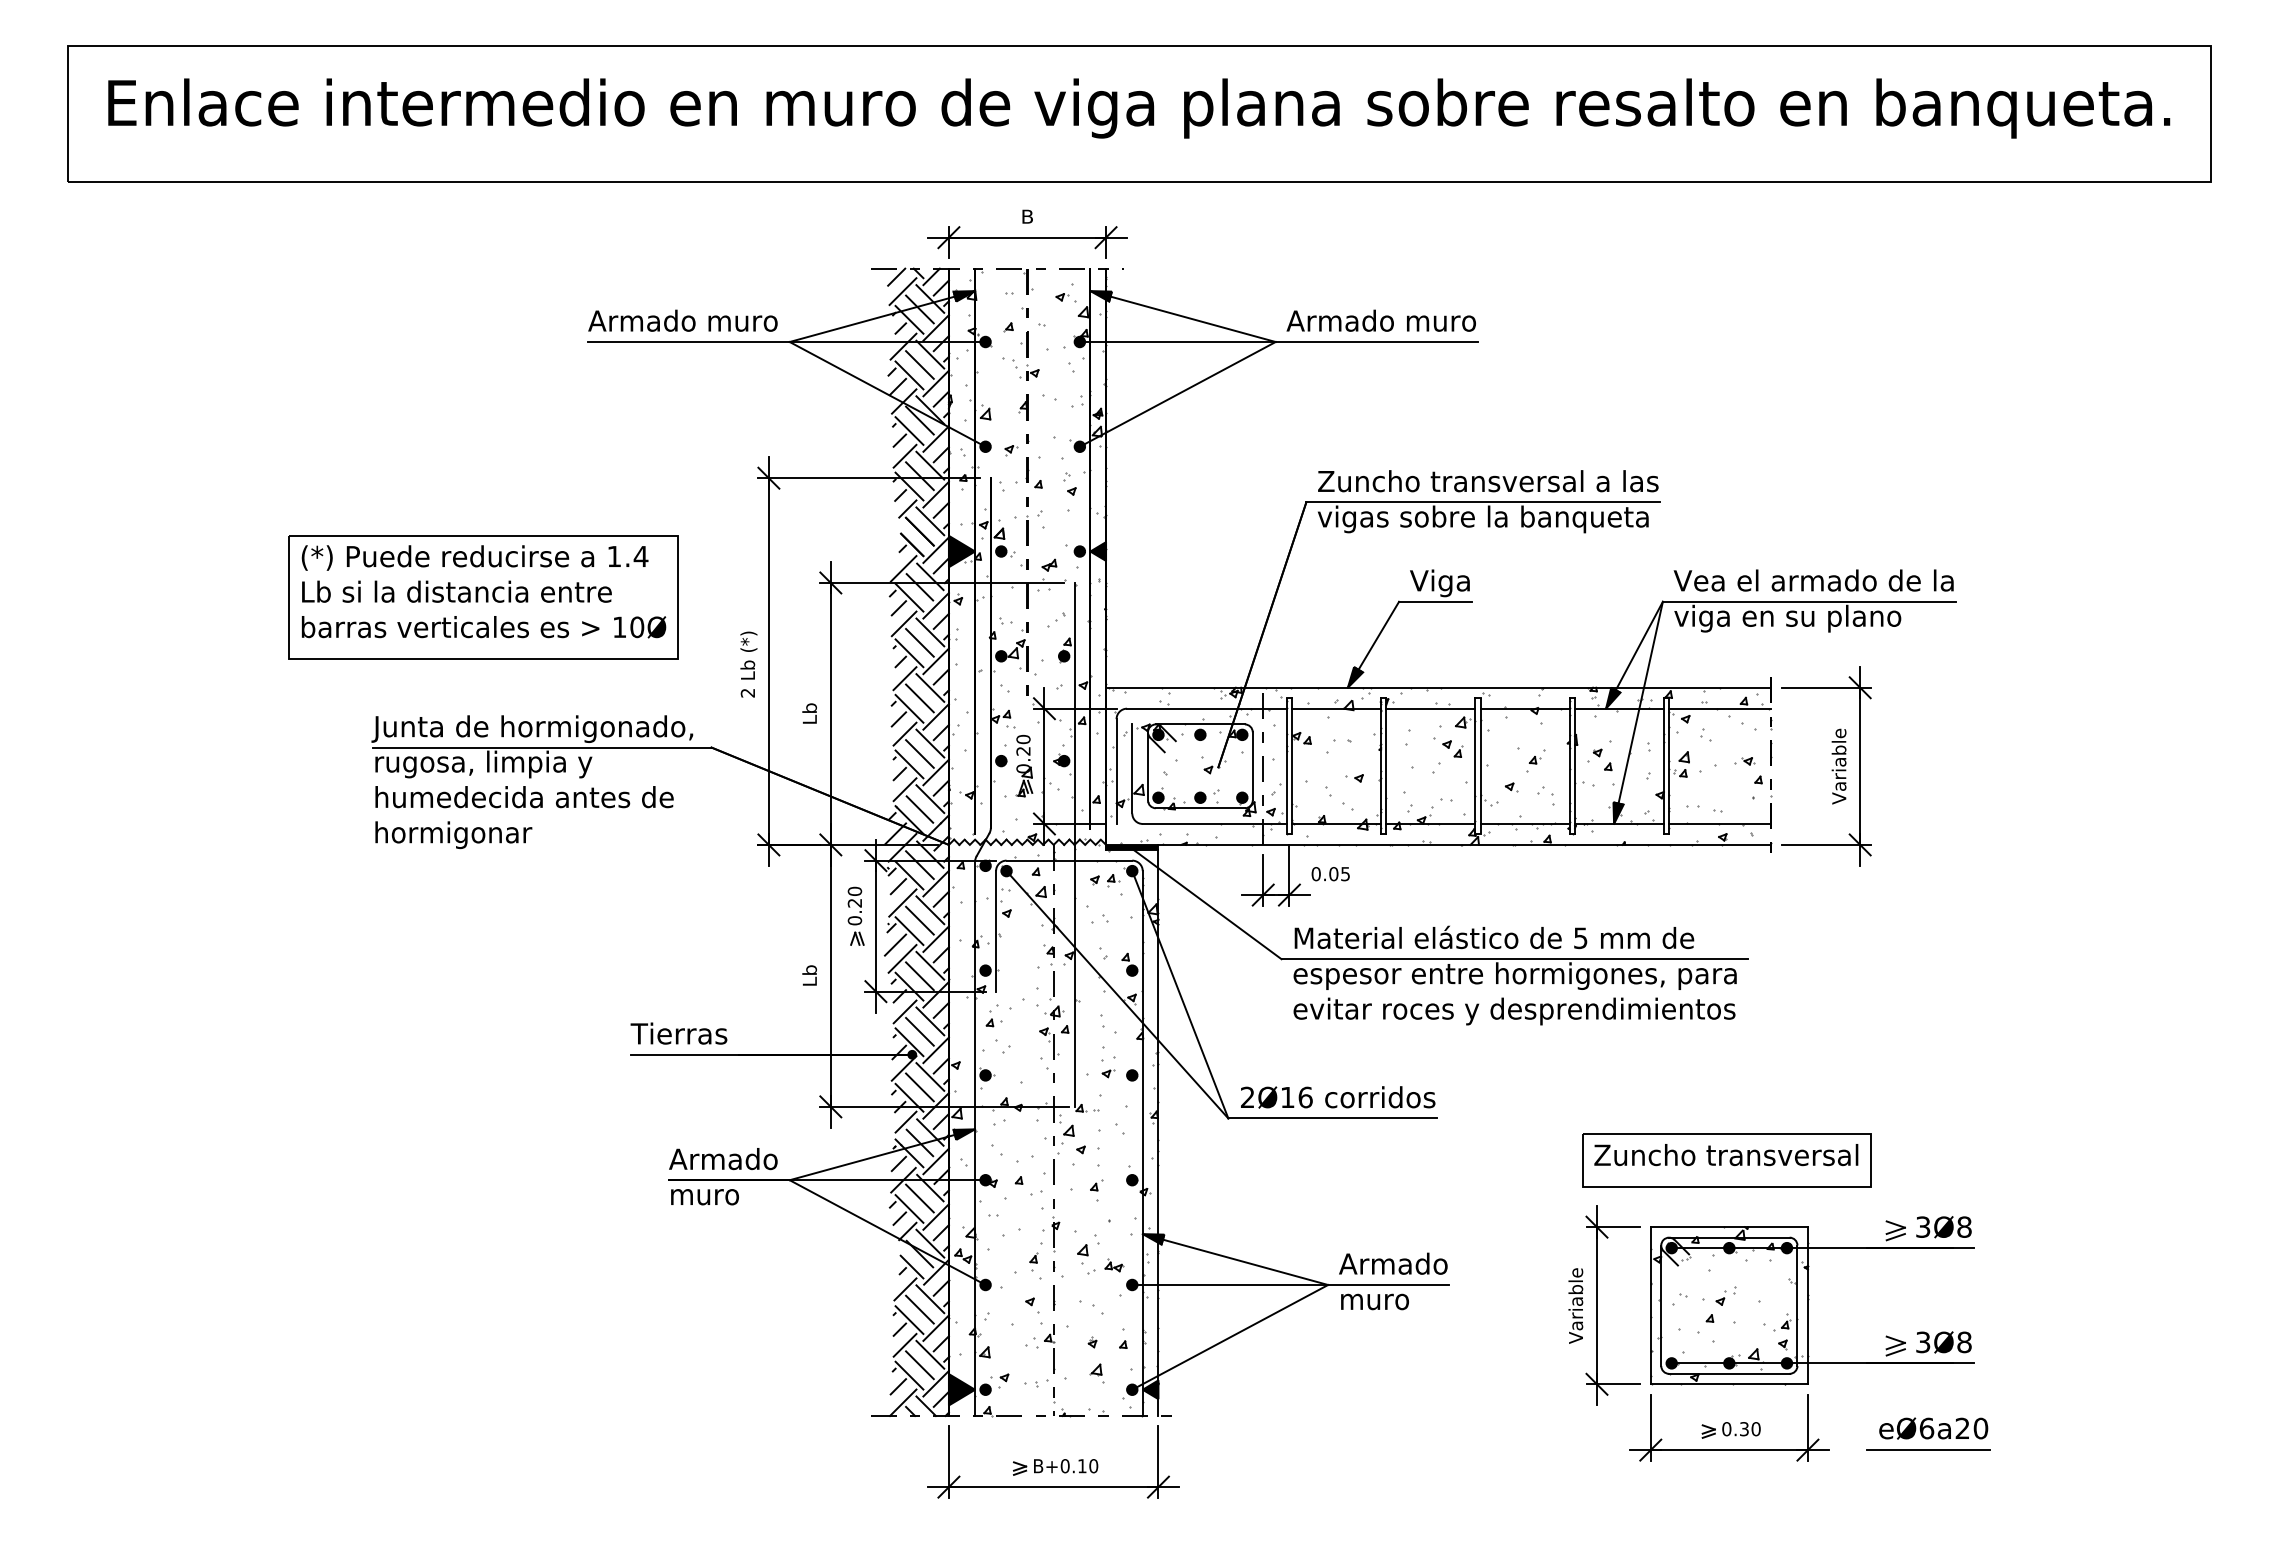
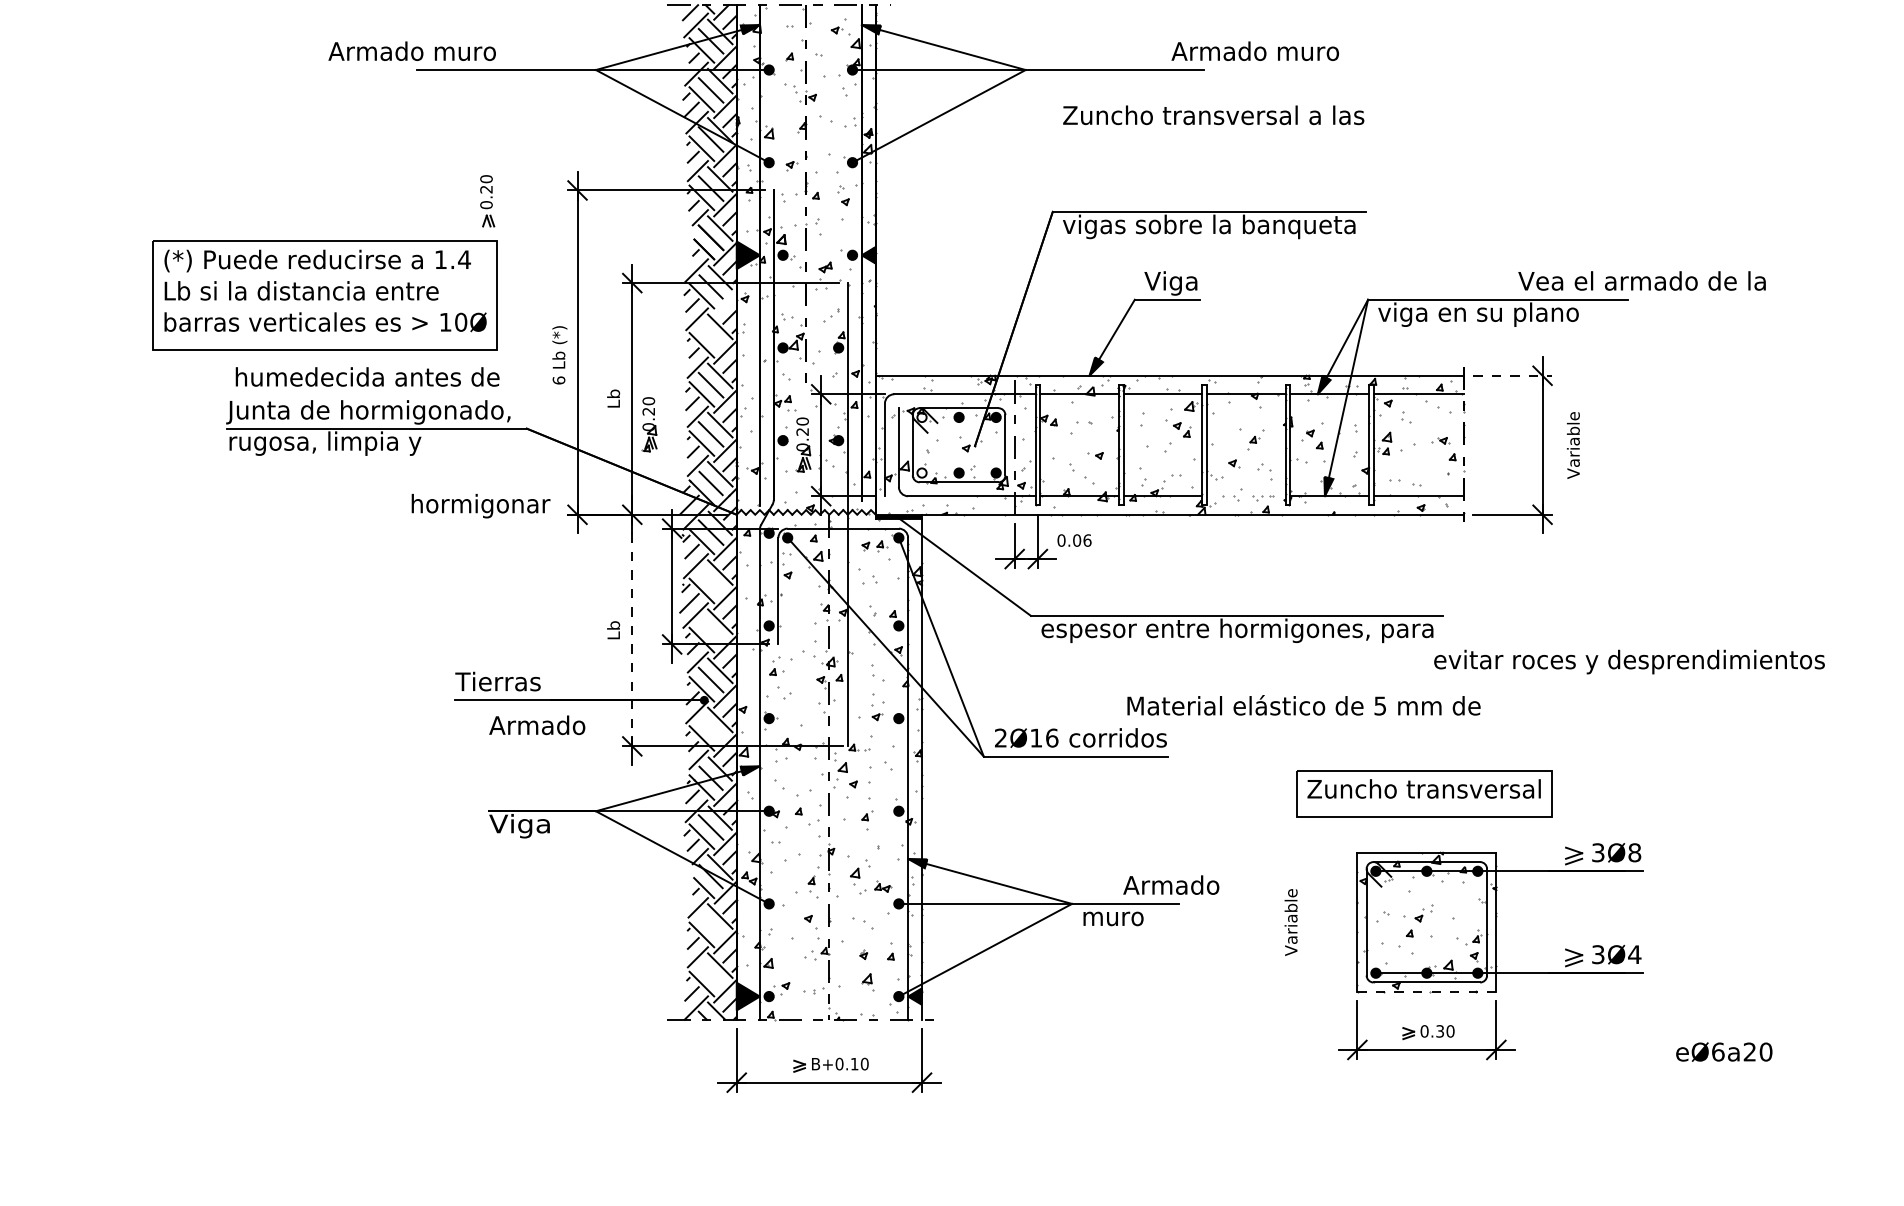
text: (682, 320) -> (411, 51), moved
text: (1380, 320) -> (1254, 51), moved
text: (1488, 481) -> (1213, 115), moved
text: (1813, 580) -> (1641, 280), moved
line: (935, 605) -> (724, 303), removed
line: (919, 642) -> (710, 335), removed
line: (1826, 687) -> (1512, 375), solid -> dashed
text: (747, 692) -> (558, 379), 2 -> 6
fill: (1158, 734) -> (922, 417), removed
part: (850, 743) -> (649, 425), added
text: (1838, 766) -> (1572, 445), moved
text: (524, 797) -> (367, 377), moved
fill: (1158, 797) -> (922, 472), removed
line: (1524, 823) -> (1245, 495), removed
text: (453, 835) -> (480, 506), moved
text: (1345, 874) -> (1087, 540), 0.05 -> 0.06
part: (855, 915) -> (486, 200), moved
line: (919, 920) -> (710, 581), removed
text: (1494, 937) -> (1304, 705), moved
line: (830, 975) -> (632, 630), solid -> dashed
line: (919, 976) -> (710, 631), removed
text: (1514, 1011) -> (1629, 662), moved
line: (919, 1087) -> (710, 729), removed
text: (723, 1159) -> (537, 725), moved
text: (704, 1196) -> (520, 825), muro -> Viga
text: (1393, 1263) -> (1171, 884), moved
part: (1597, 1305) -> (1310, 922), removed
line: (919, 1309) -> (710, 925), removed
text: (1964, 1342) -> (1634, 954), 3Ø8 -> 3Ø4
line: (919, 1365) -> (710, 975), removed
line: (1729, 1384) -> (1426, 991), solid -> dashed
text: (1933, 1428) -> (1724, 1052), moved
line: (1928, 1449) -> (1602, 1049), removed

